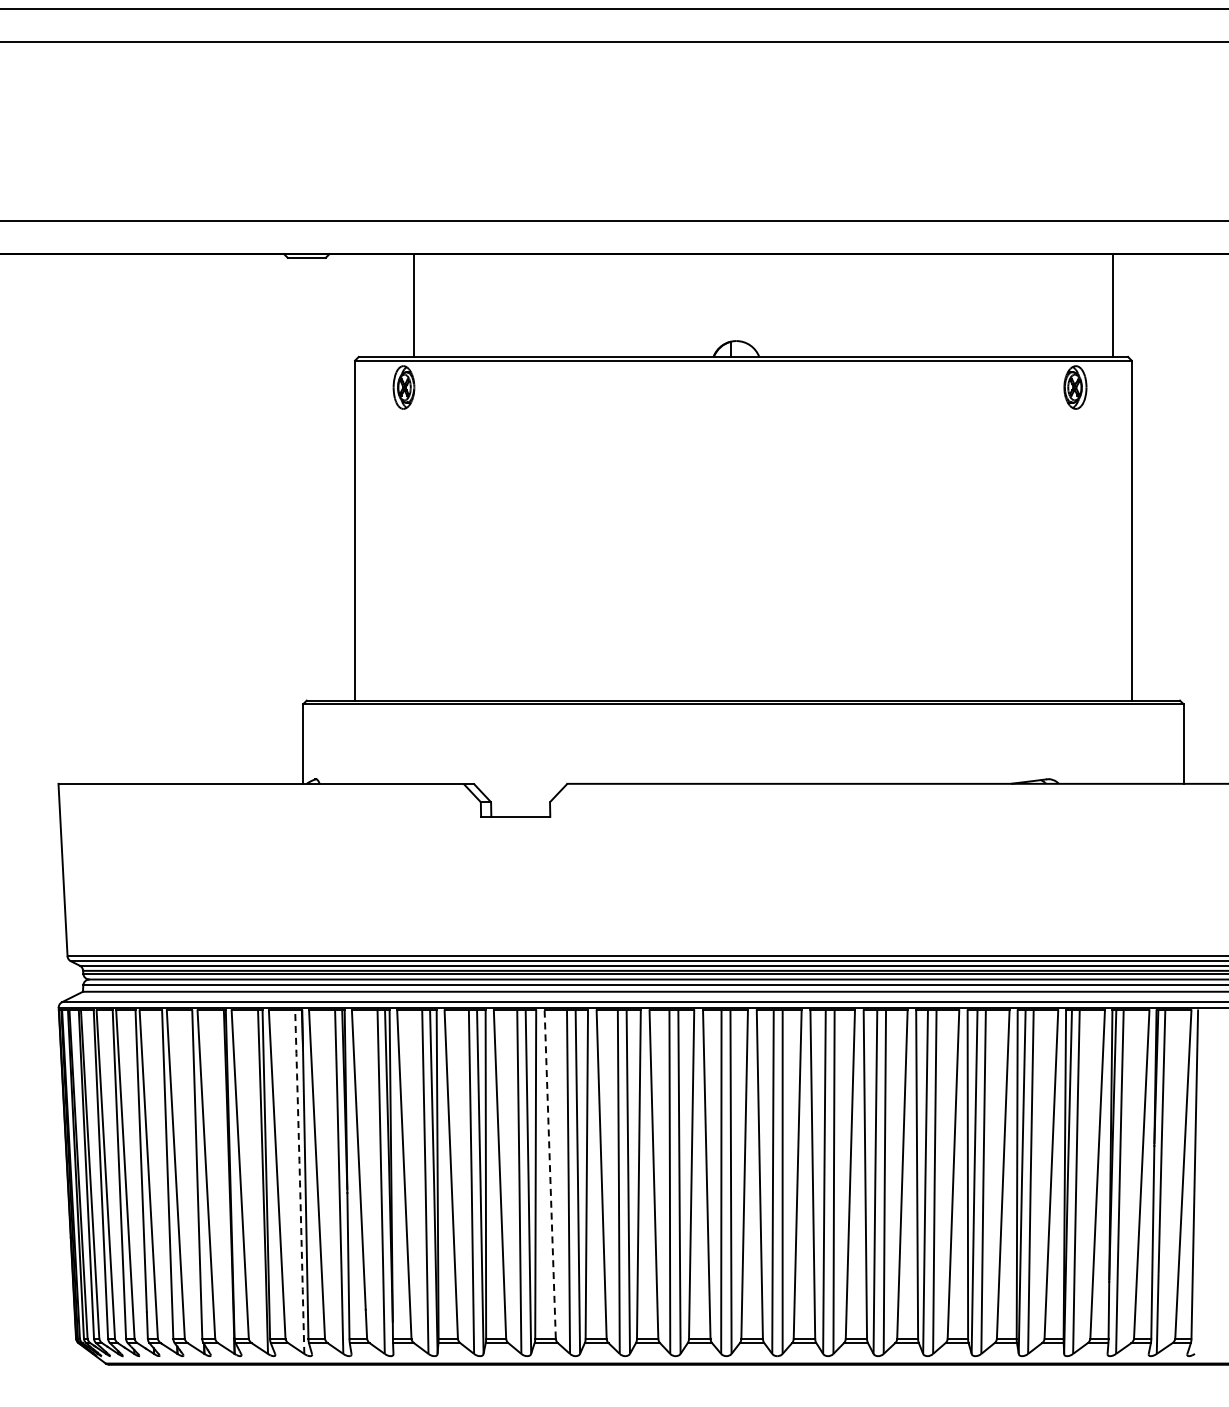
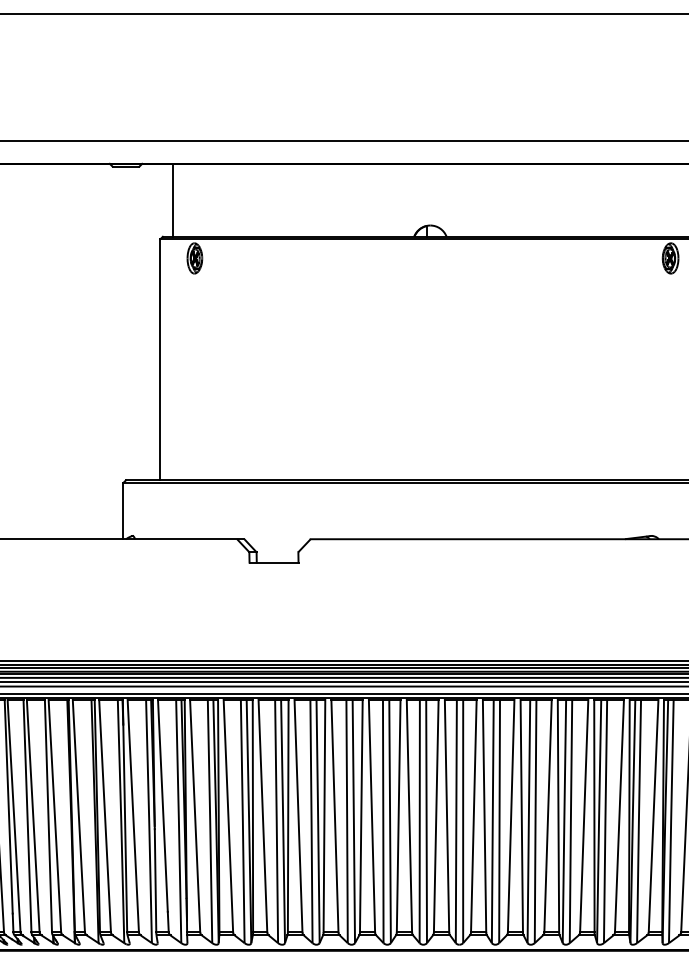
line: (414, 305) -> (173, 200), moved
line: (550, 1173) -> (298, 815), dashed -> solid
arc: (300, 1182) -> (121, 821), dashed -> solid

